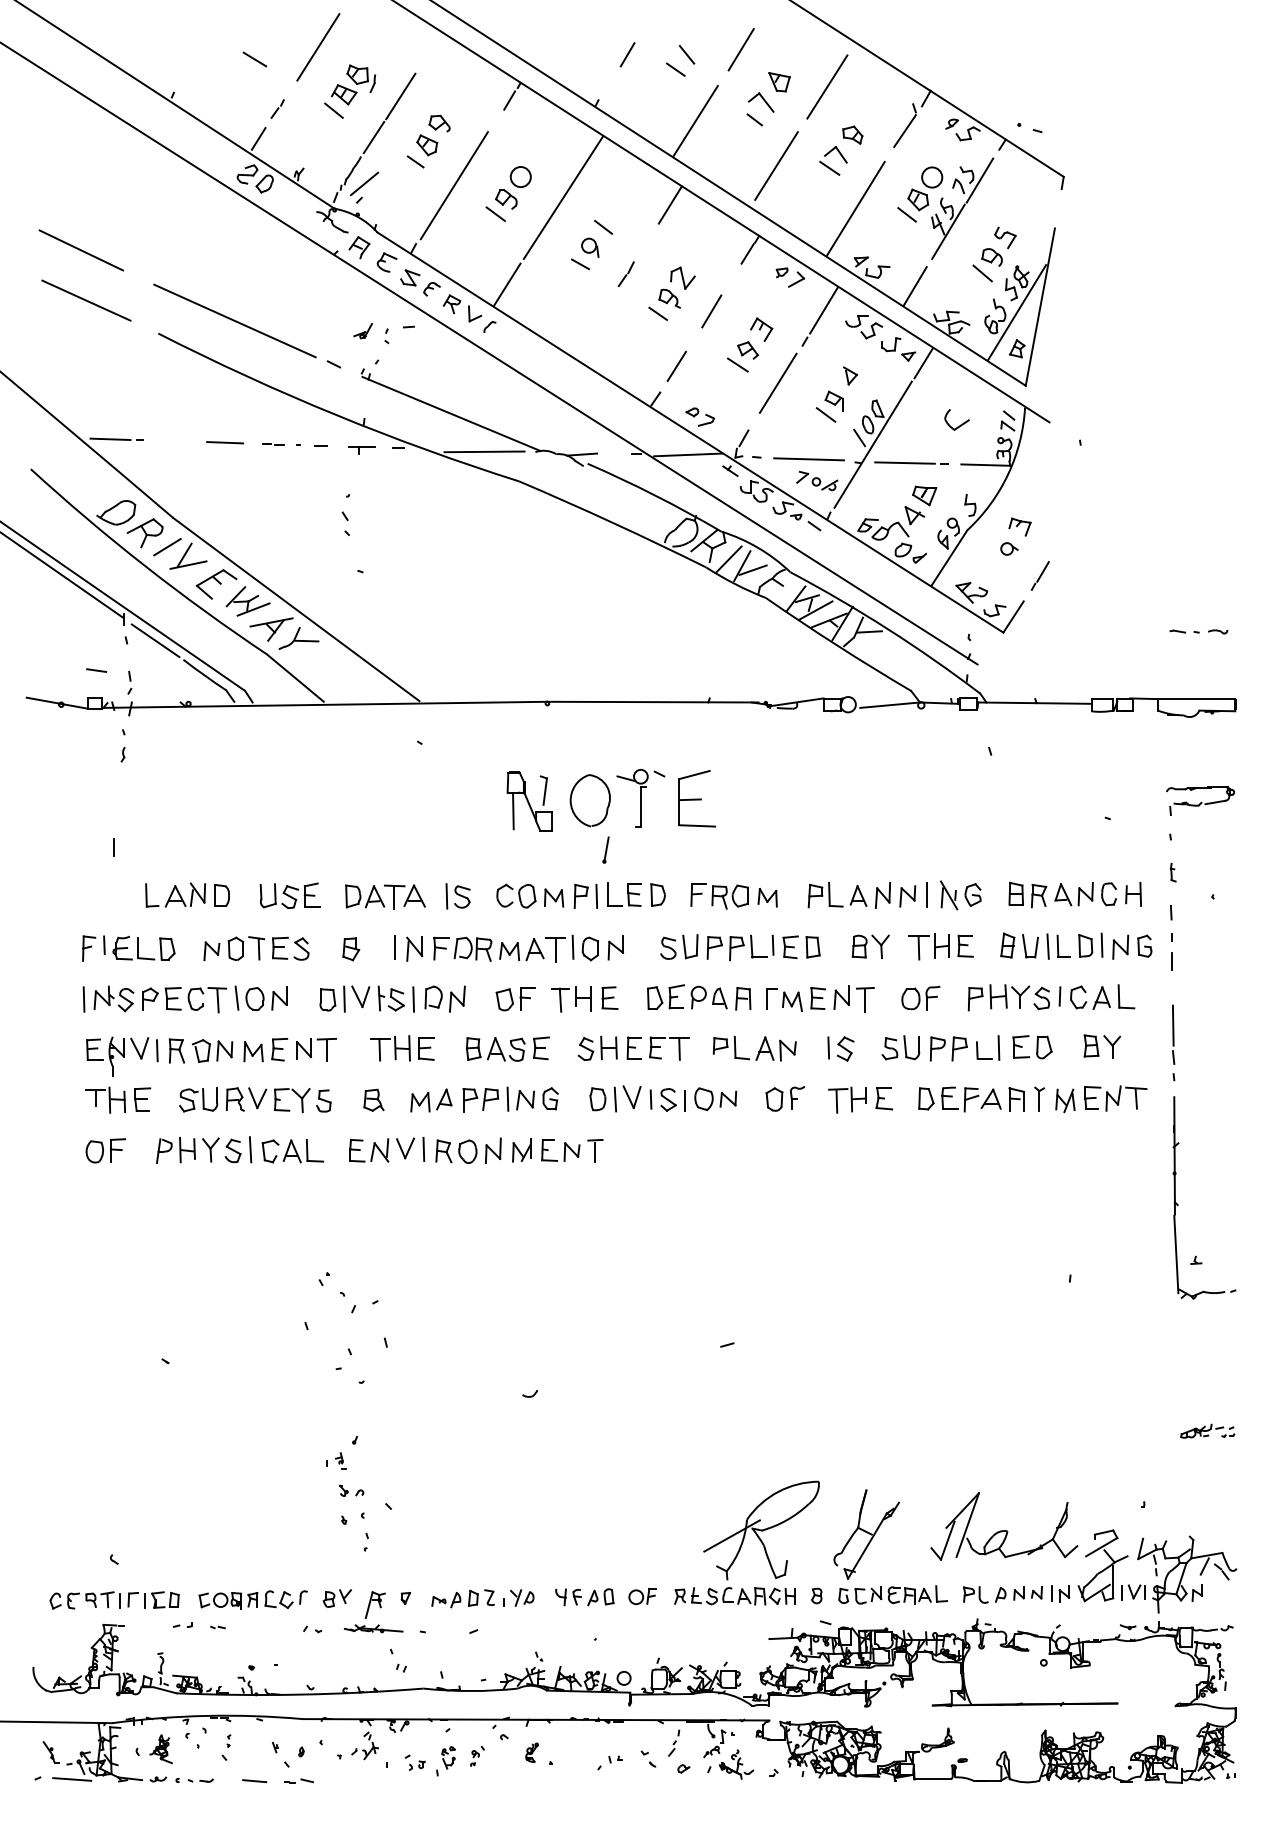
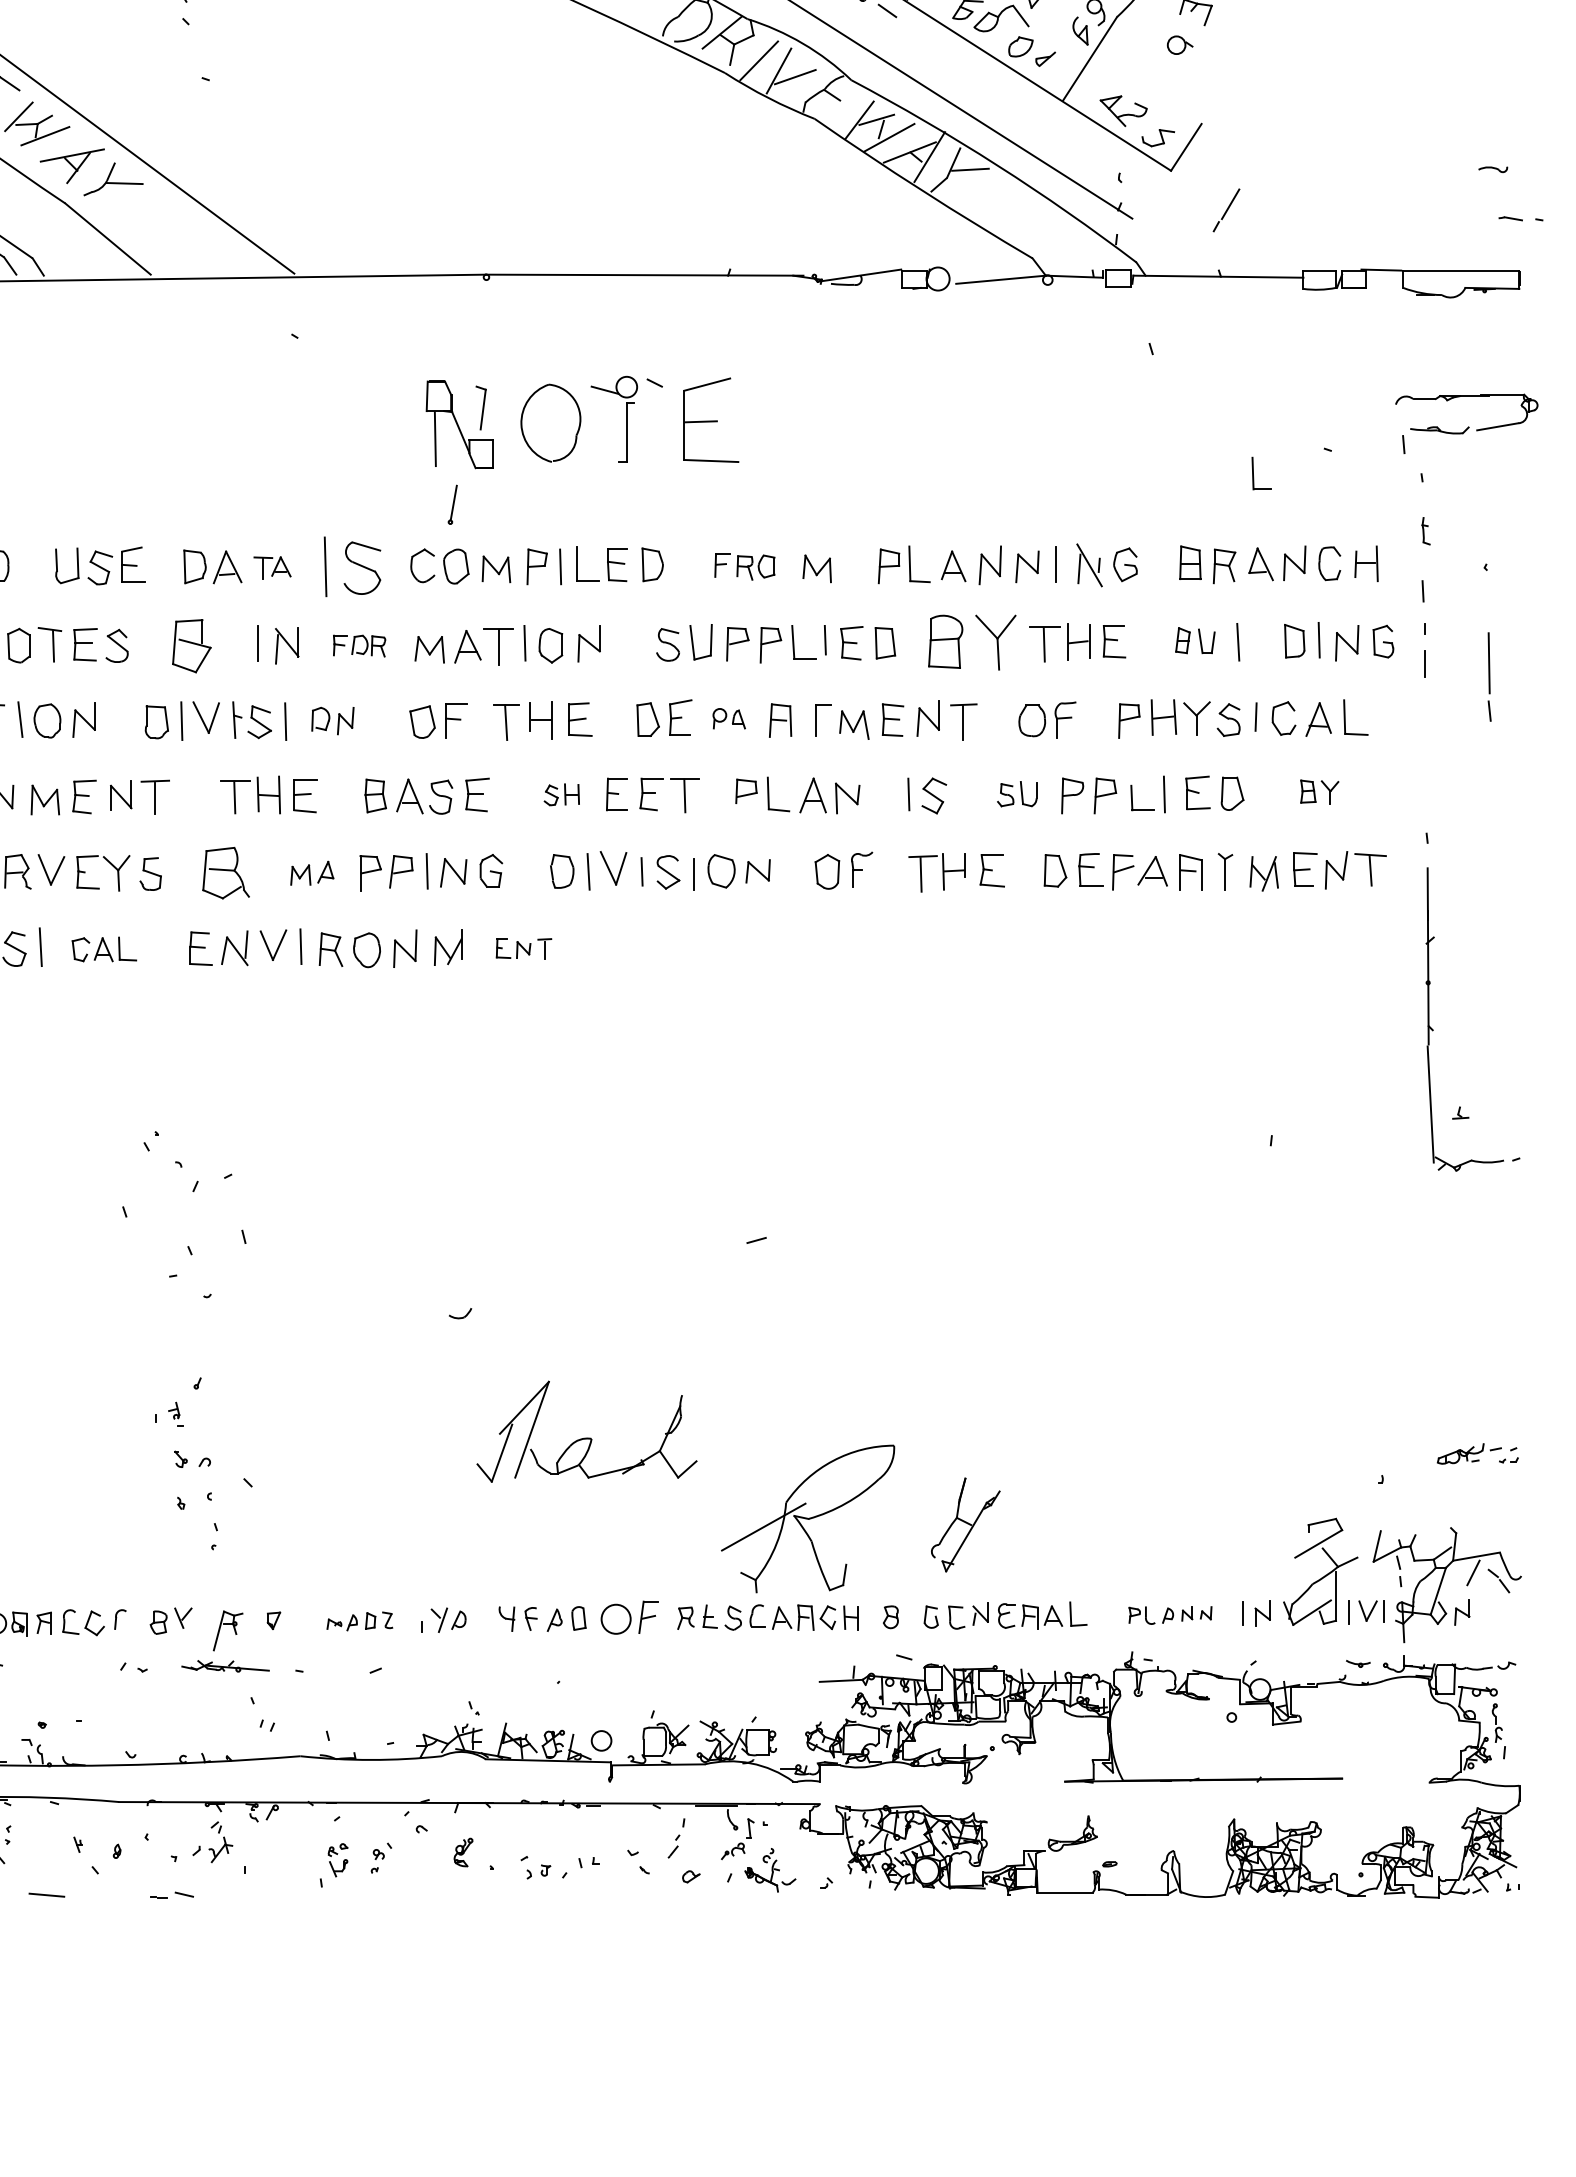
line: (1039, 575) -> (1225, 209), moved
part: (1184, 631) -> (1521, 218), moved
part: (1200, 800) -> (1467, 422), size x1.4
part: (605, 849) -> (452, 503), moved
part: (404, 896) -> (271, 566), size x0.6
part: (457, 896) -> (351, 566), size x1.6
part: (719, 896) -> (744, 566), size x0.7
part: (1019, 945) -> (1195, 640), size x0.7
part: (1063, 945) -> (1261, 472), moved
part: (870, 946) -> (971, 642), size x1.6
part: (462, 948) -> (358, 645), size x0.6
part: (351, 949) -> (192, 646), size x1.6
part: (708, 997) -> (728, 718), size x0.6
part: (444, 998) -> (331, 720), size x0.7
line: (1173, 1034) -> (1489, 676), moved
part: (1102, 1046) -> (1319, 792), size x0.7
part: (597, 1047) -> (561, 793), size x0.6
part: (900, 1047) -> (1016, 793), size x0.7
part: (373, 1099) -> (225, 871), size x1.6
part: (431, 1100) -> (312, 873), size x0.7
part: (572, 1150) -> (524, 948), size x0.6
part: (292, 1151) -> (103, 949), size x0.7
part: (1207, 1430) -> (1477, 1452), moved
part: (1004, 1526) -> (587, 1431), moved
part: (866, 1534) -> (965, 1524), size x0.7
part: (1002, 1594) -> (1169, 1614), size x0.7
part: (642, 1596) -> (629, 1617), size x1.4
part: (462, 1598) -> (358, 1620), size x0.7
part: (414, 1762) -> (534, 1867), moved
part: (298, 1780) -> (171, 1894), moved

